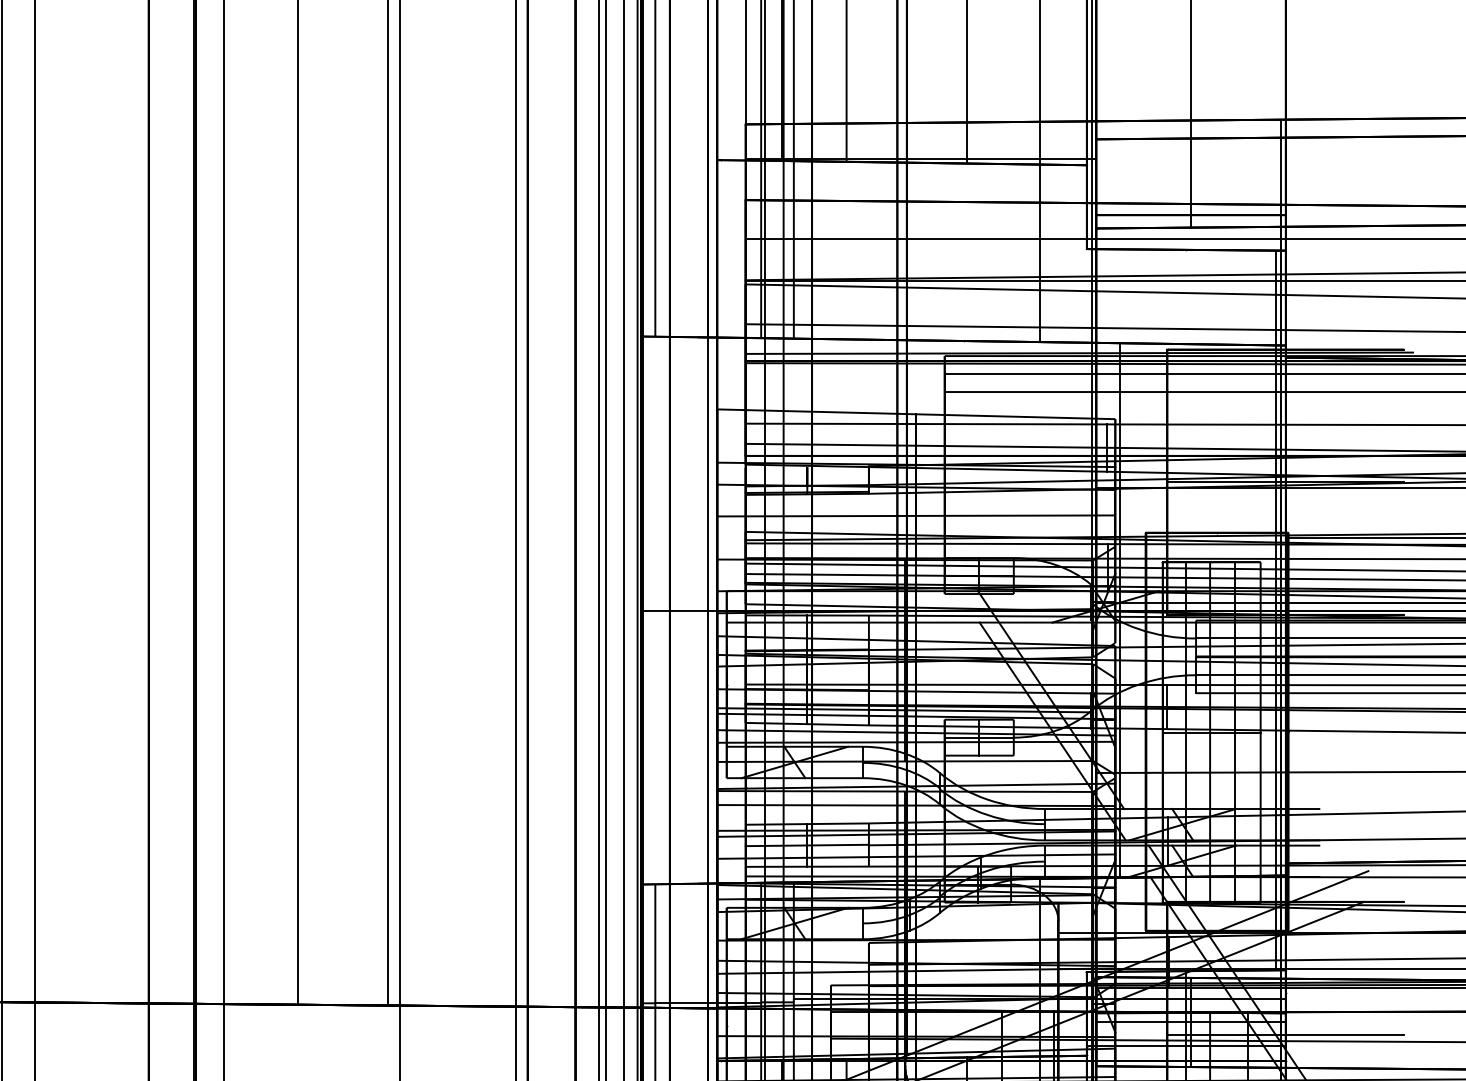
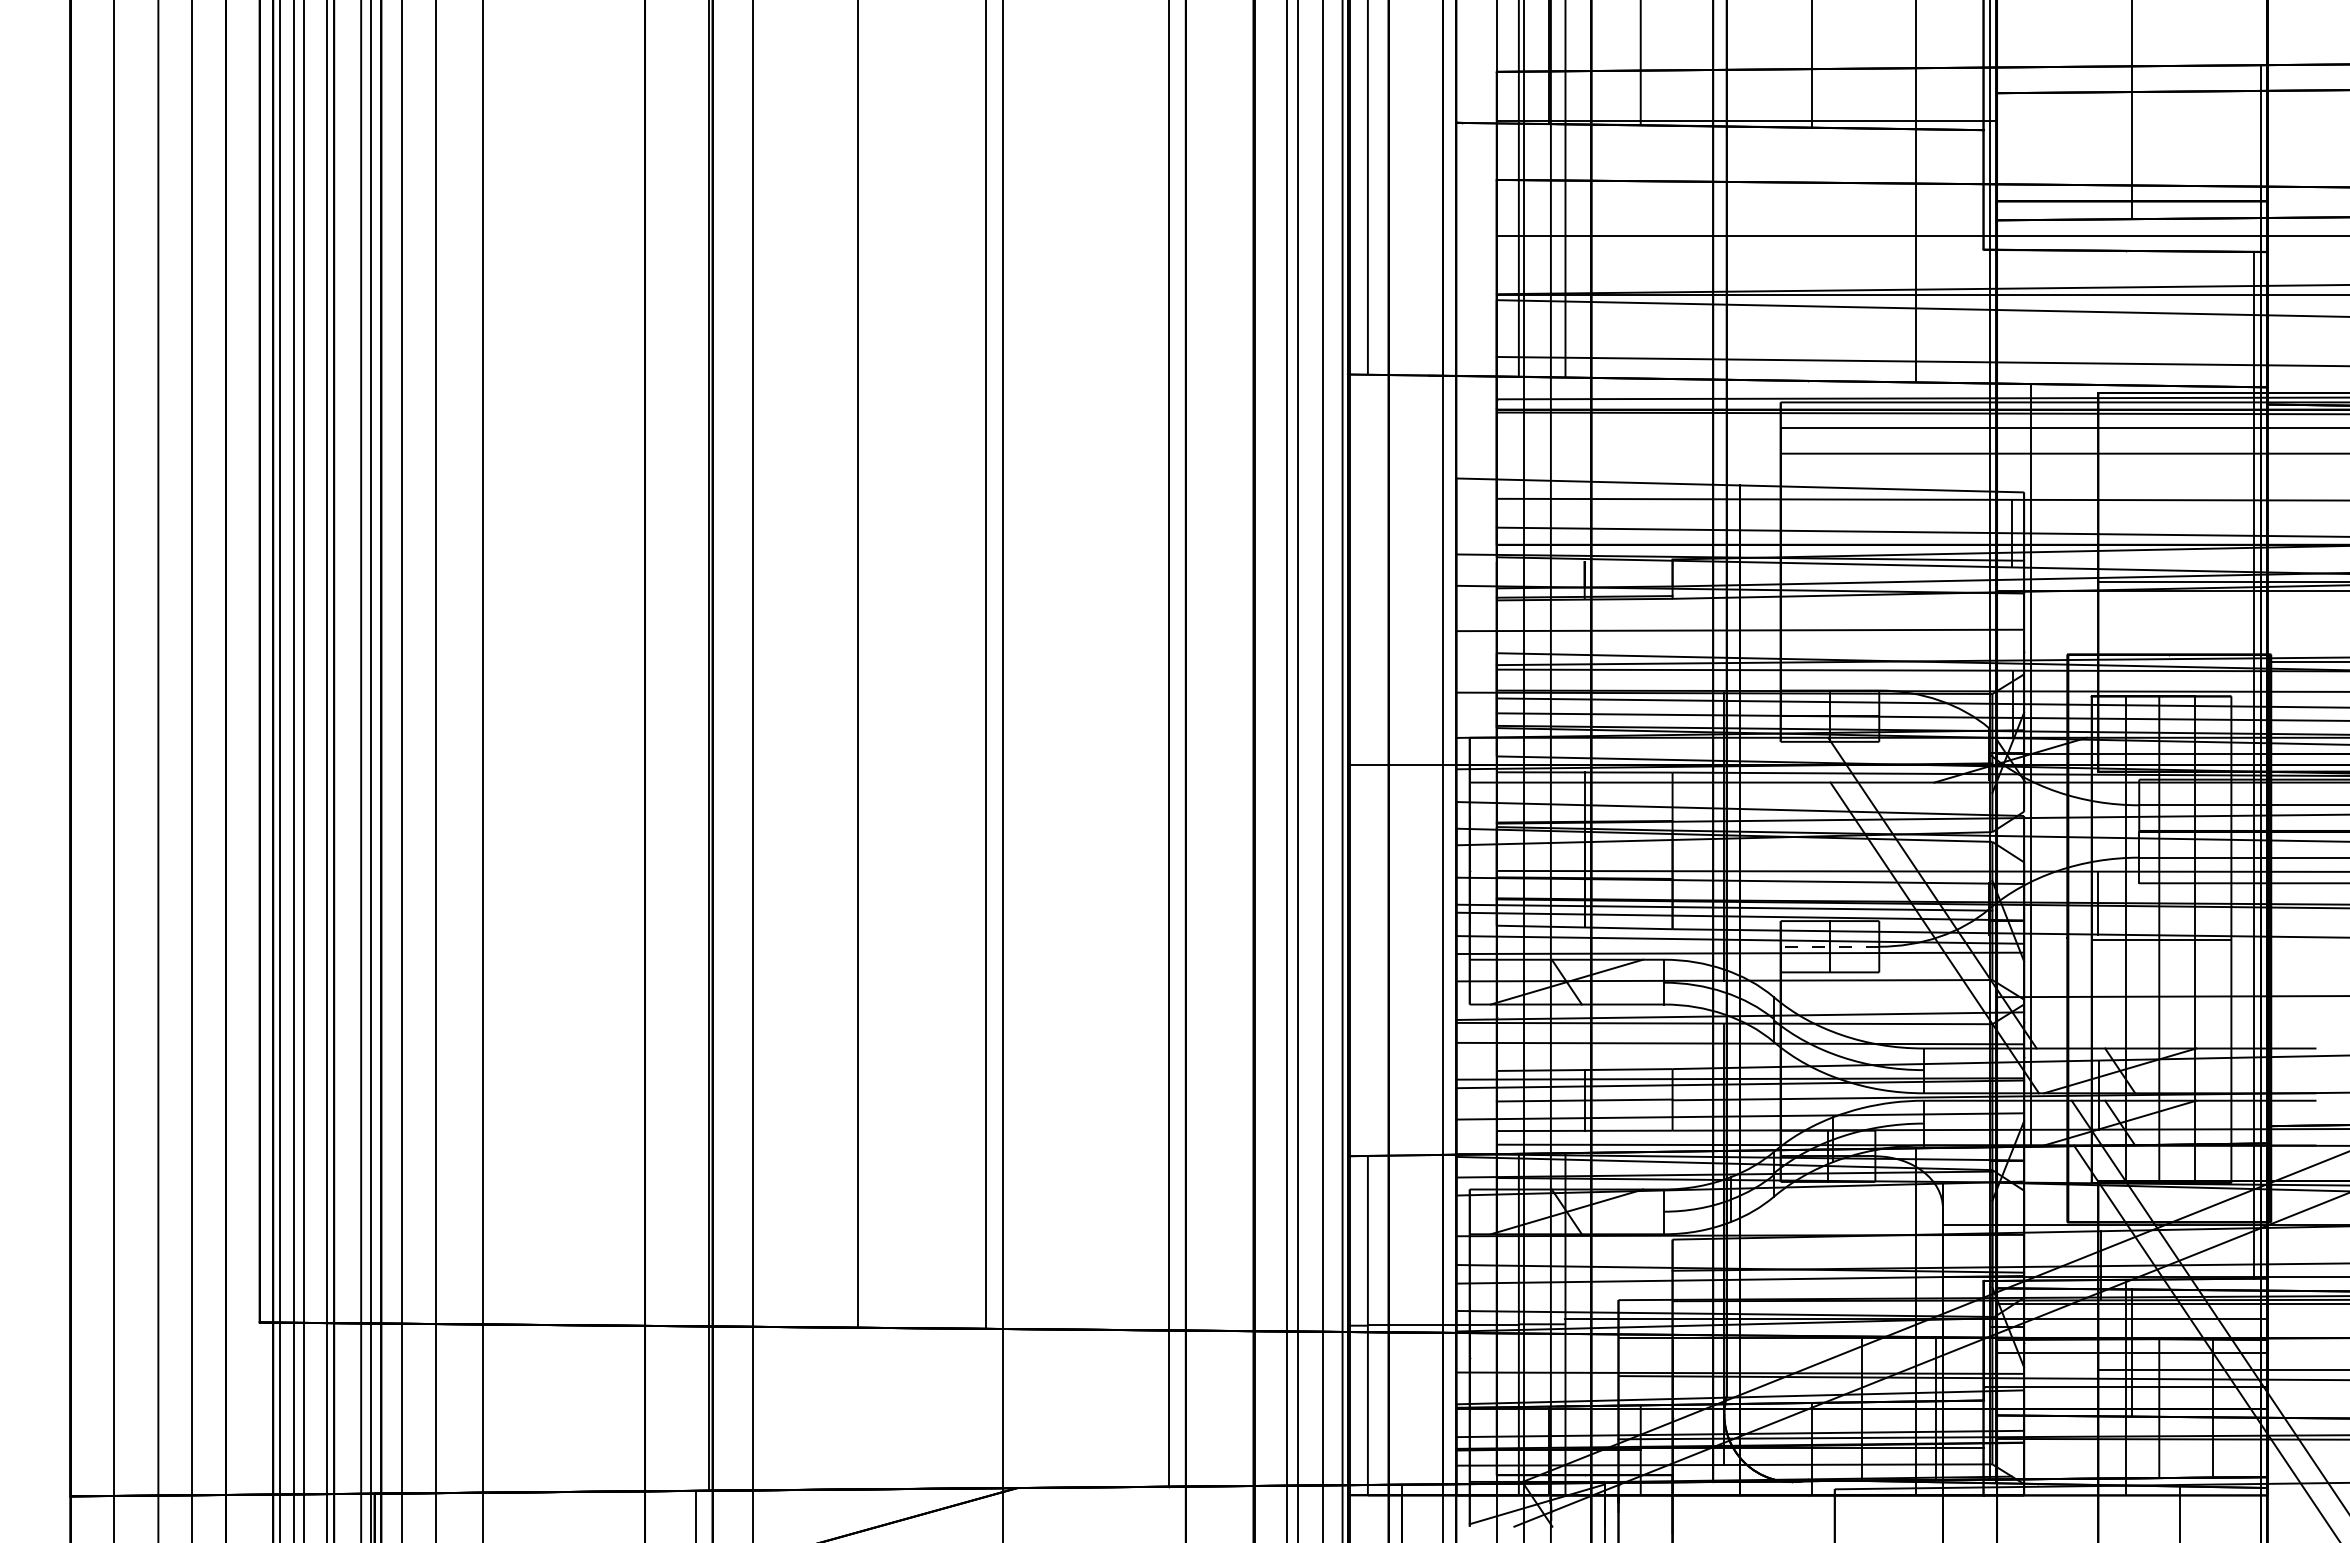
line: (978, 737) -> (1829, 946), solid -> dashed

